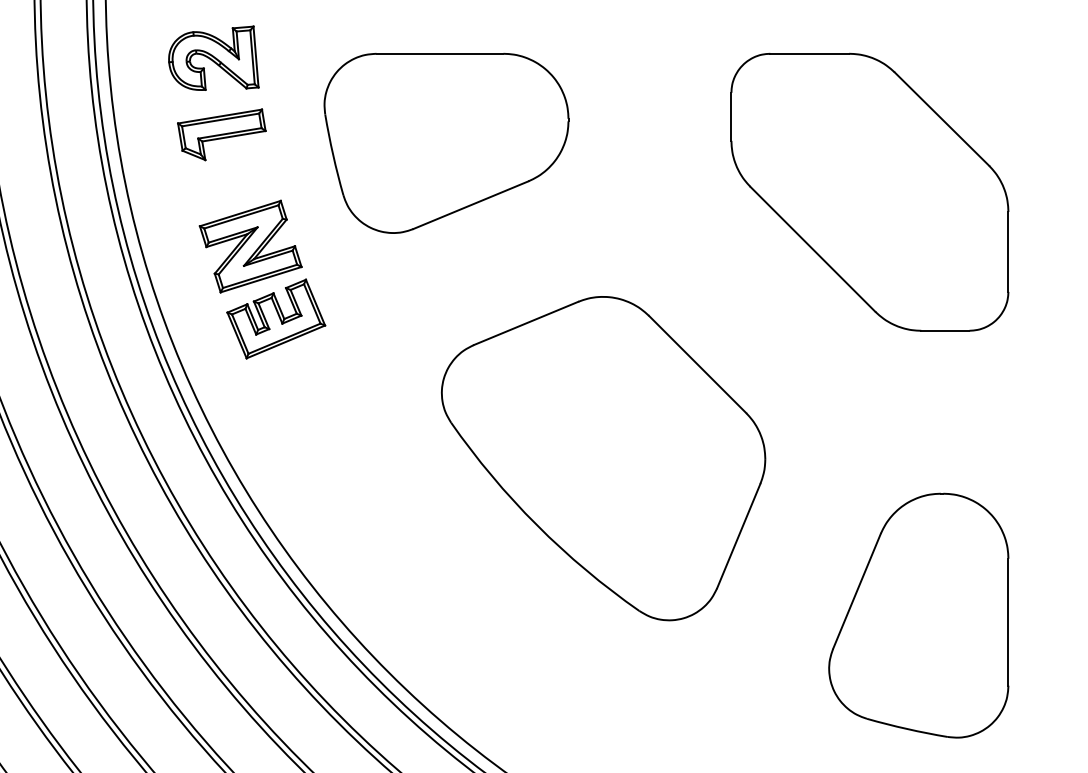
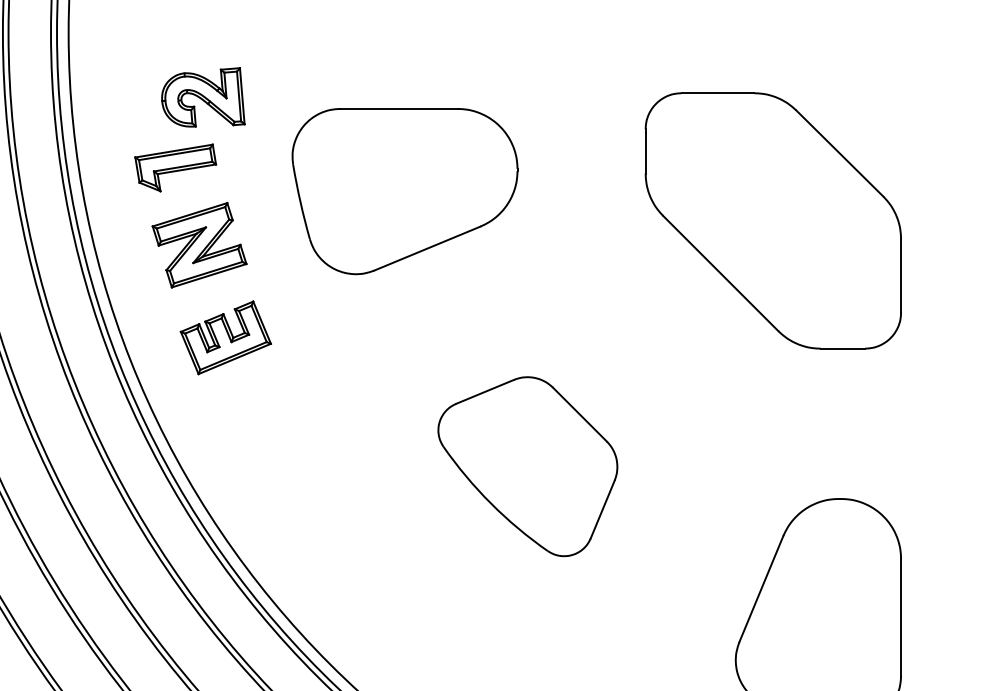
part: (213, 57) -> (203, 96), moved
part: (446, 142) -> (405, 190), moved
part: (250, 246) -> (199, 245), moved
part: (603, 458) -> (527, 466), size x0.6

